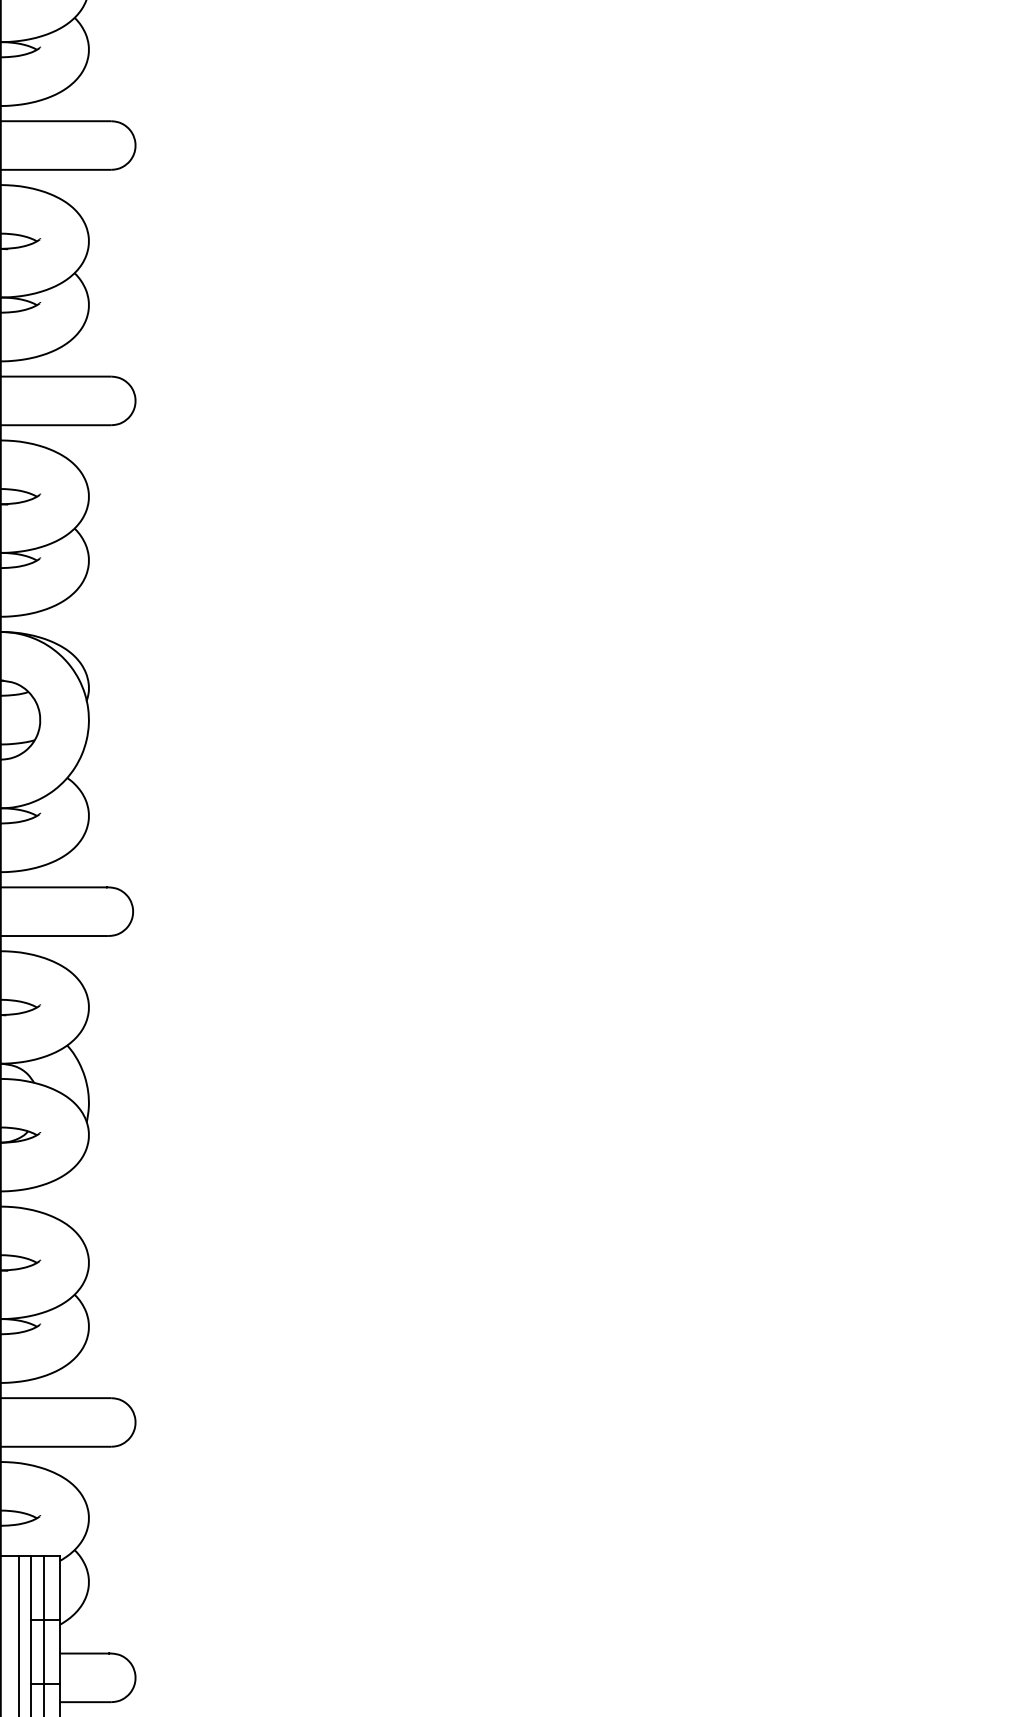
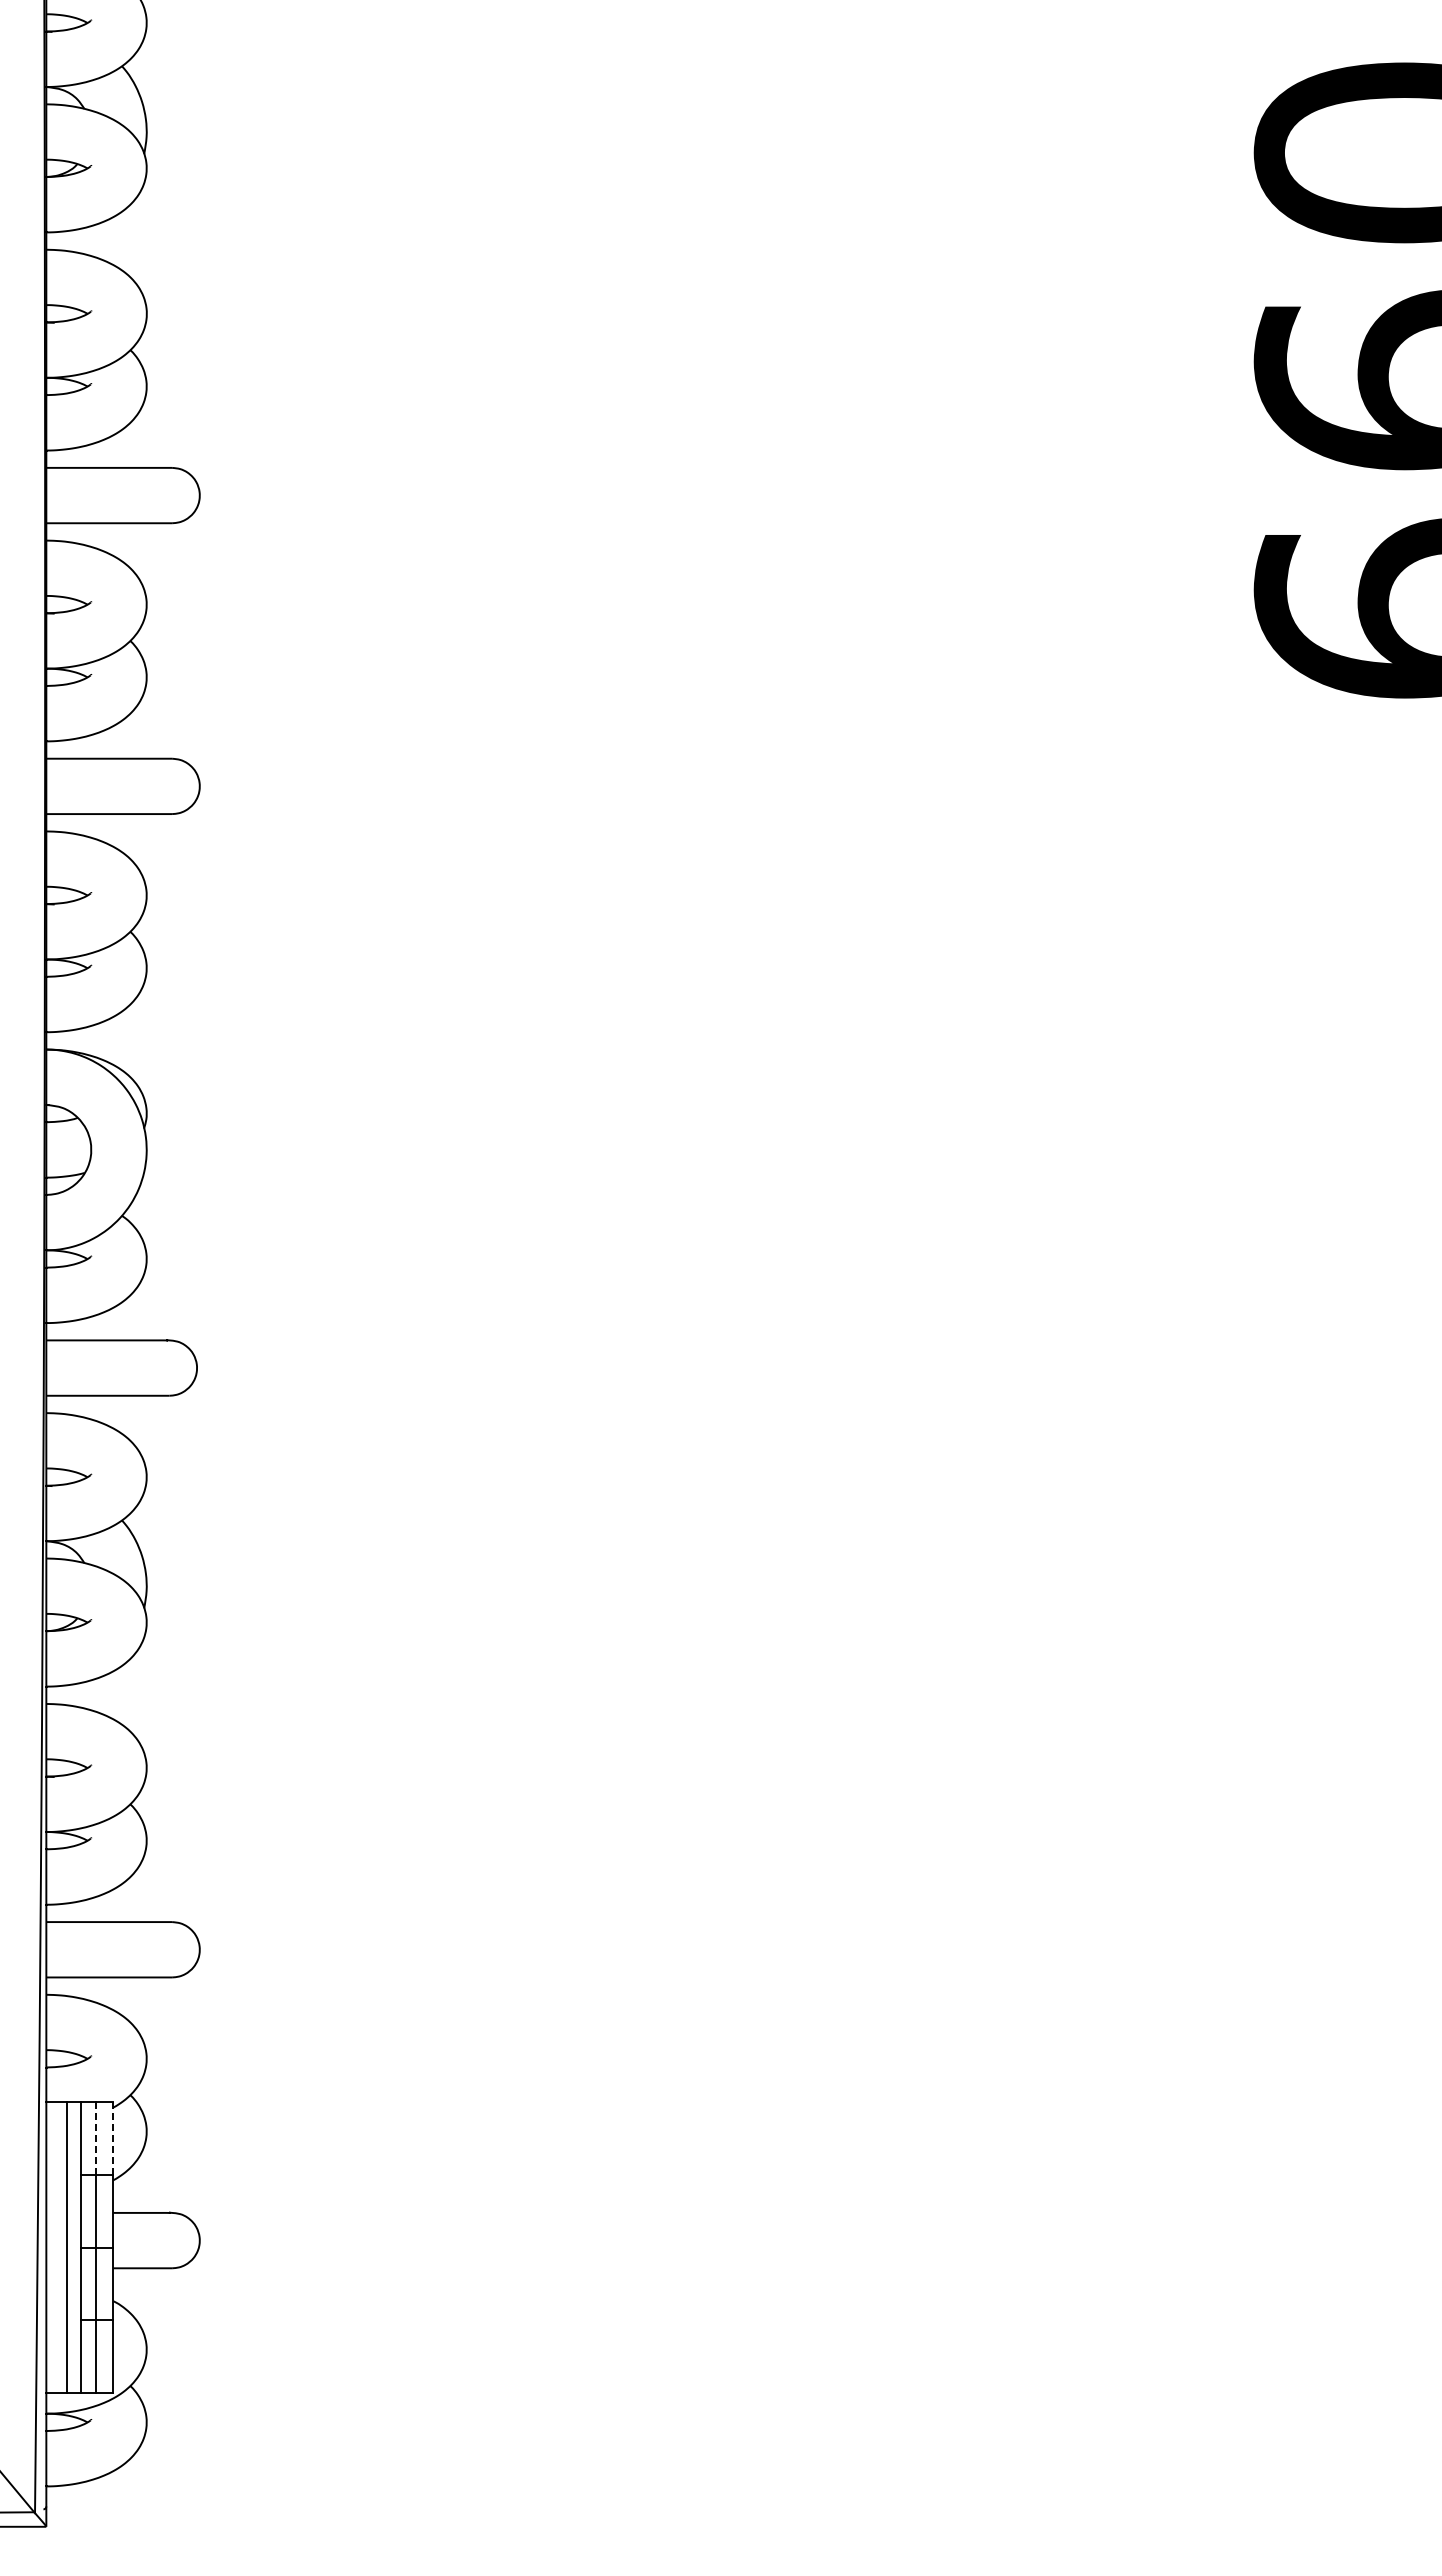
line: (43, 1588) -> (95, 2138), solid -> dashed
line: (59, 1588) -> (113, 2138), solid -> dashed

